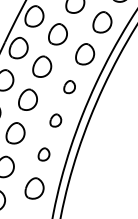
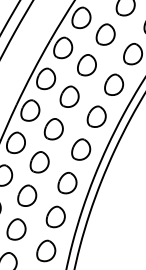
part: (69, 87) -> (81, 149), size x1.67
part: (55, 120) -> (67, 182), size x1.67
part: (43, 154) -> (55, 216), size x1.67

